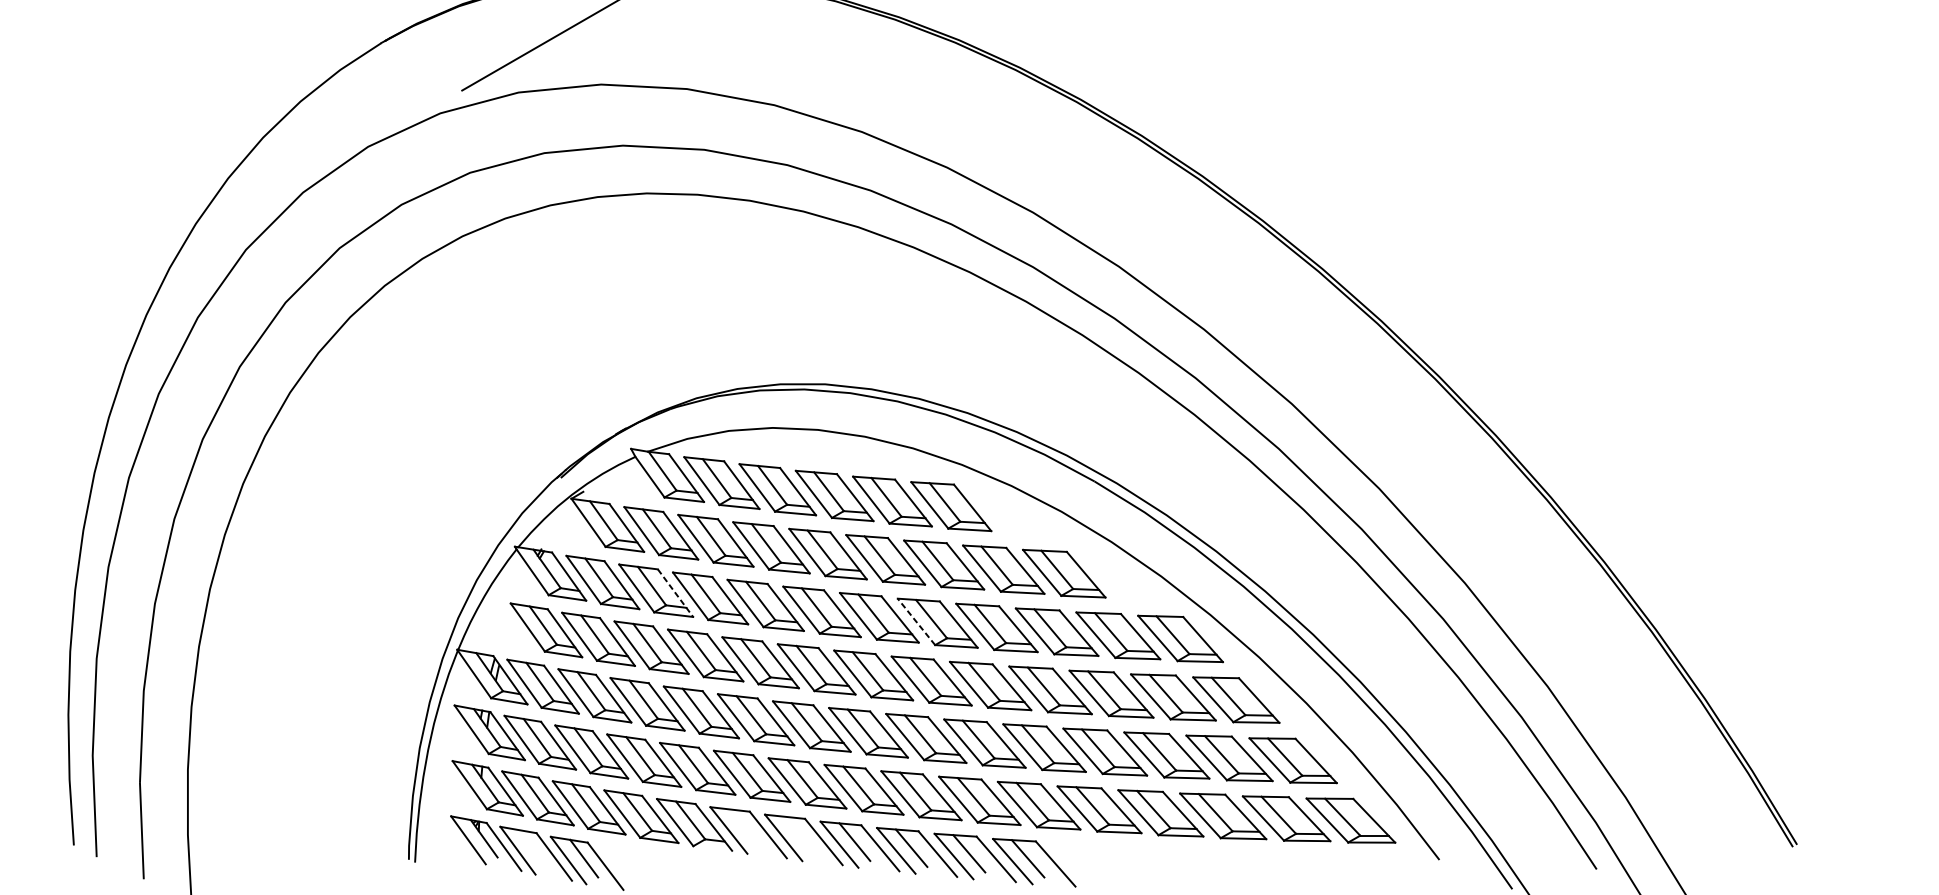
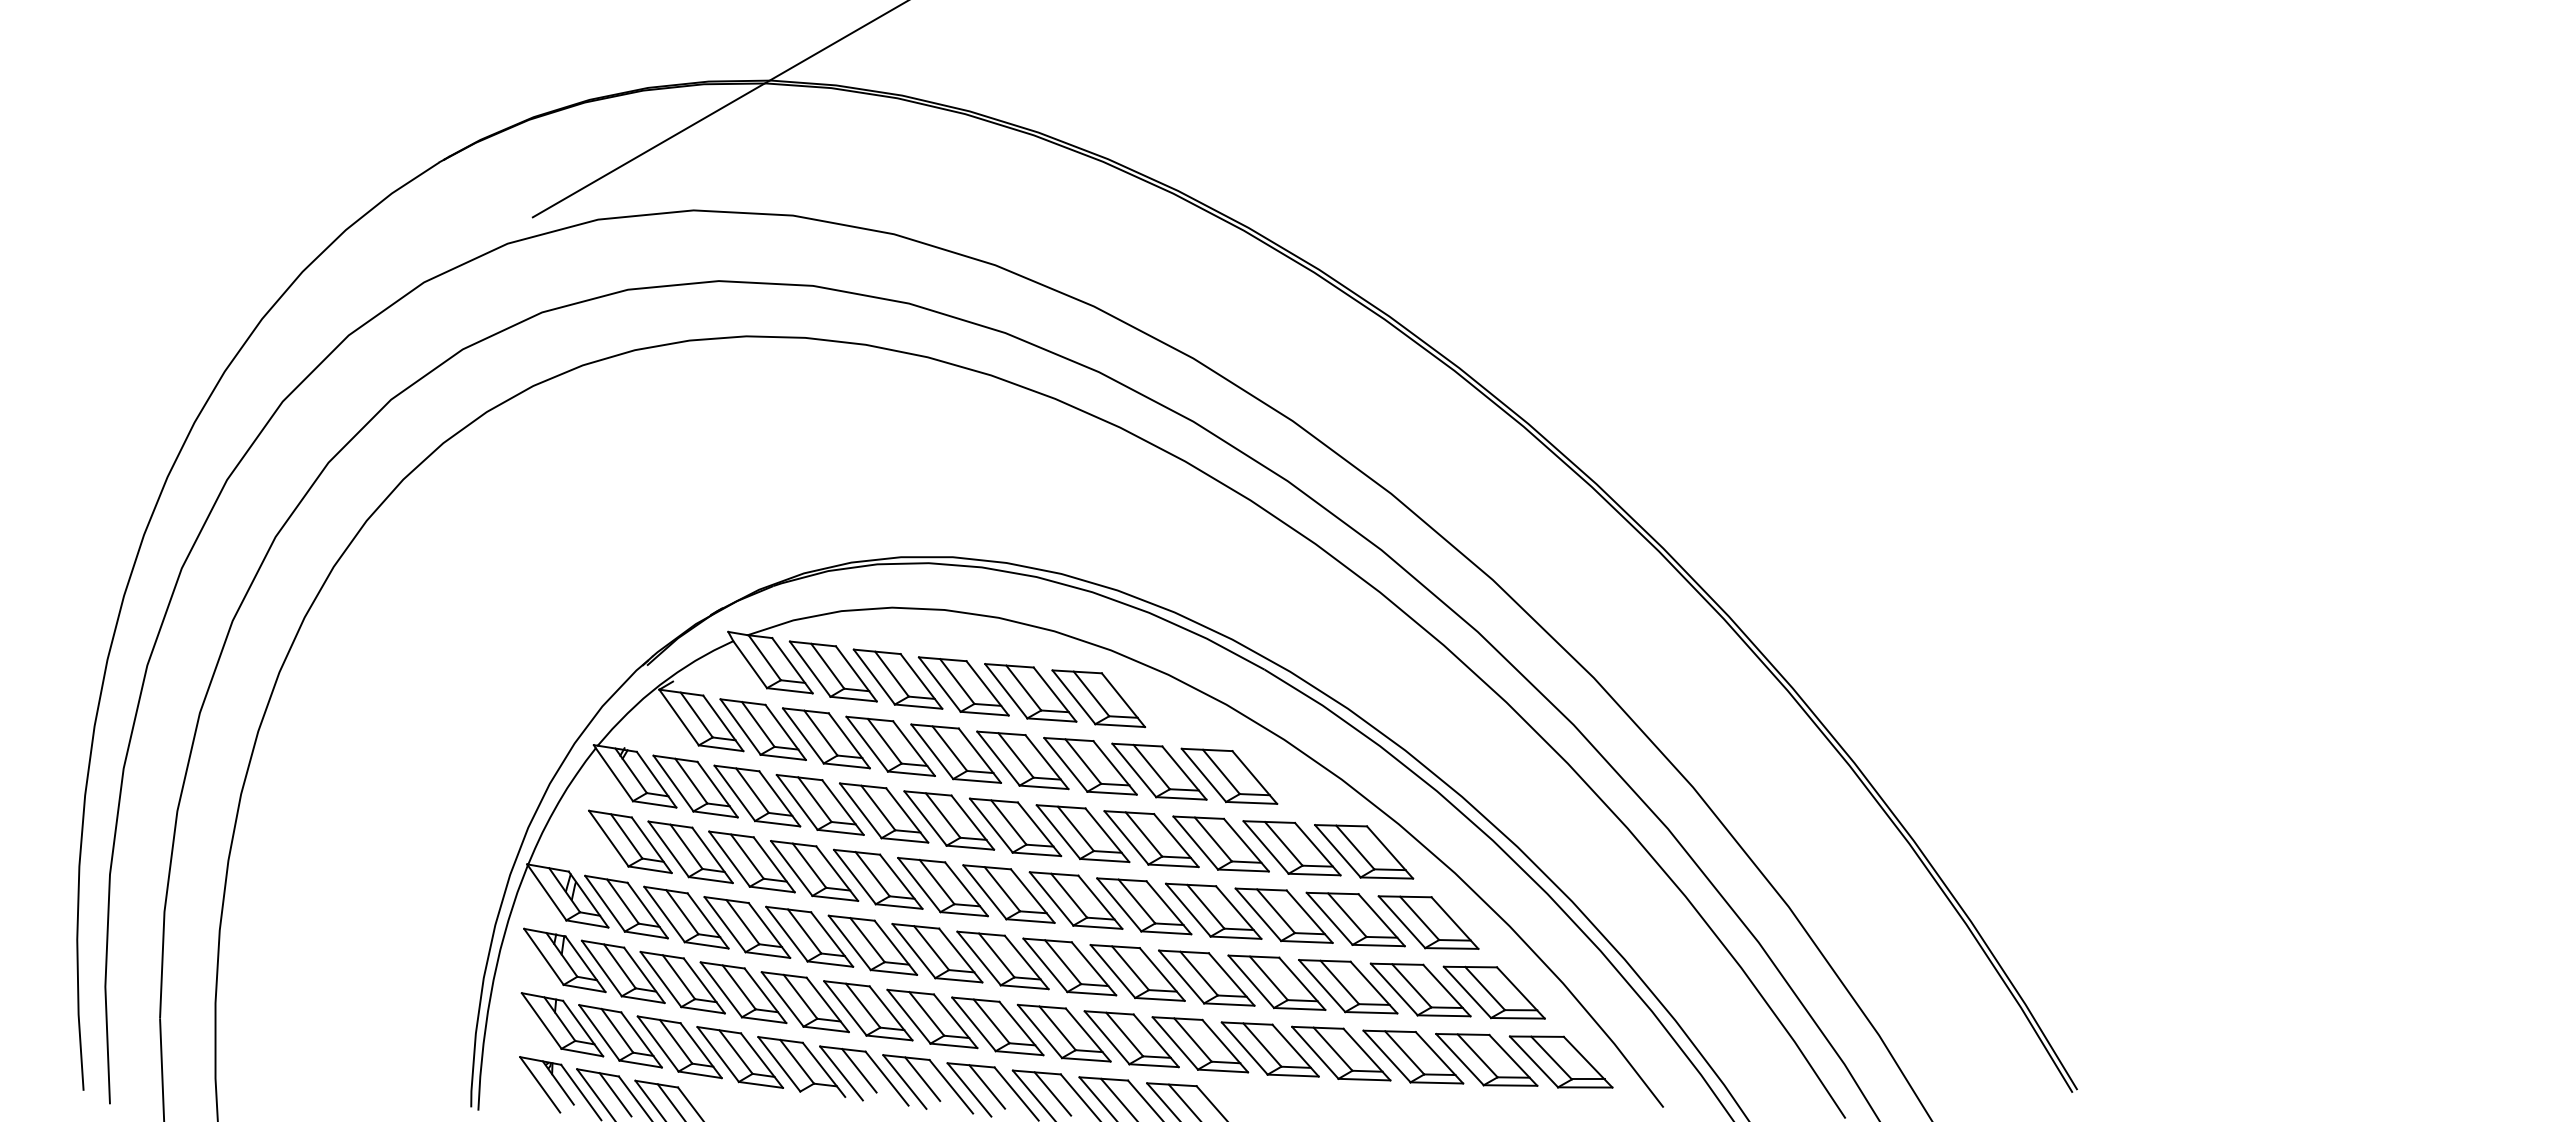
line: (676, 593) -> (780, 799), dashed -> solid
line: (916, 622) -> (1058, 832), dashed -> solid
line: (744, 827) -> (859, 1070), added
line: (798, 835) -> (922, 1079), added
line: (533, 848) -> (615, 1094), added

